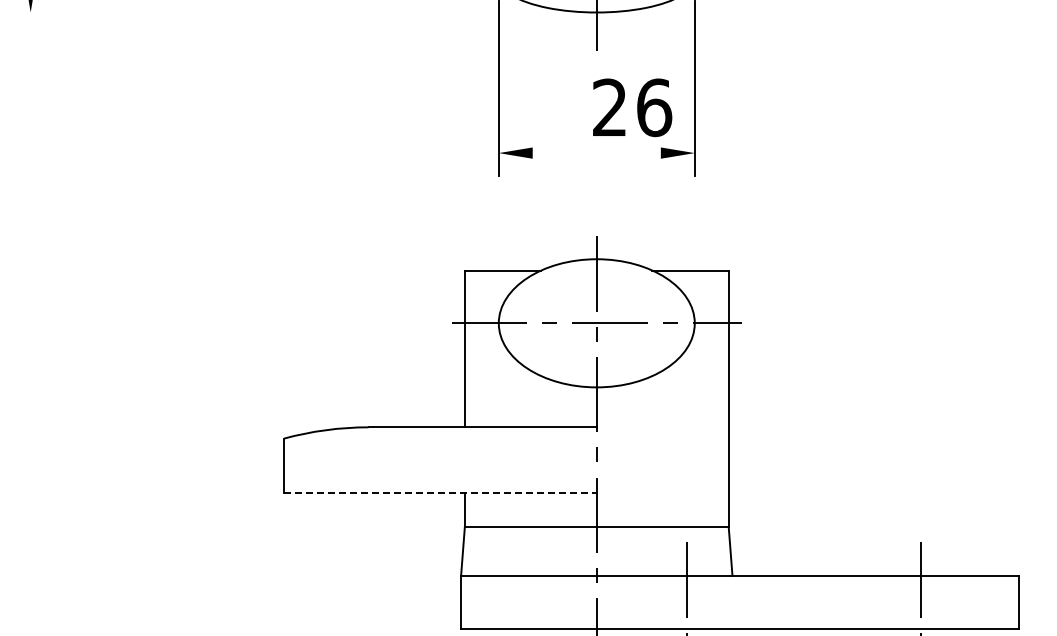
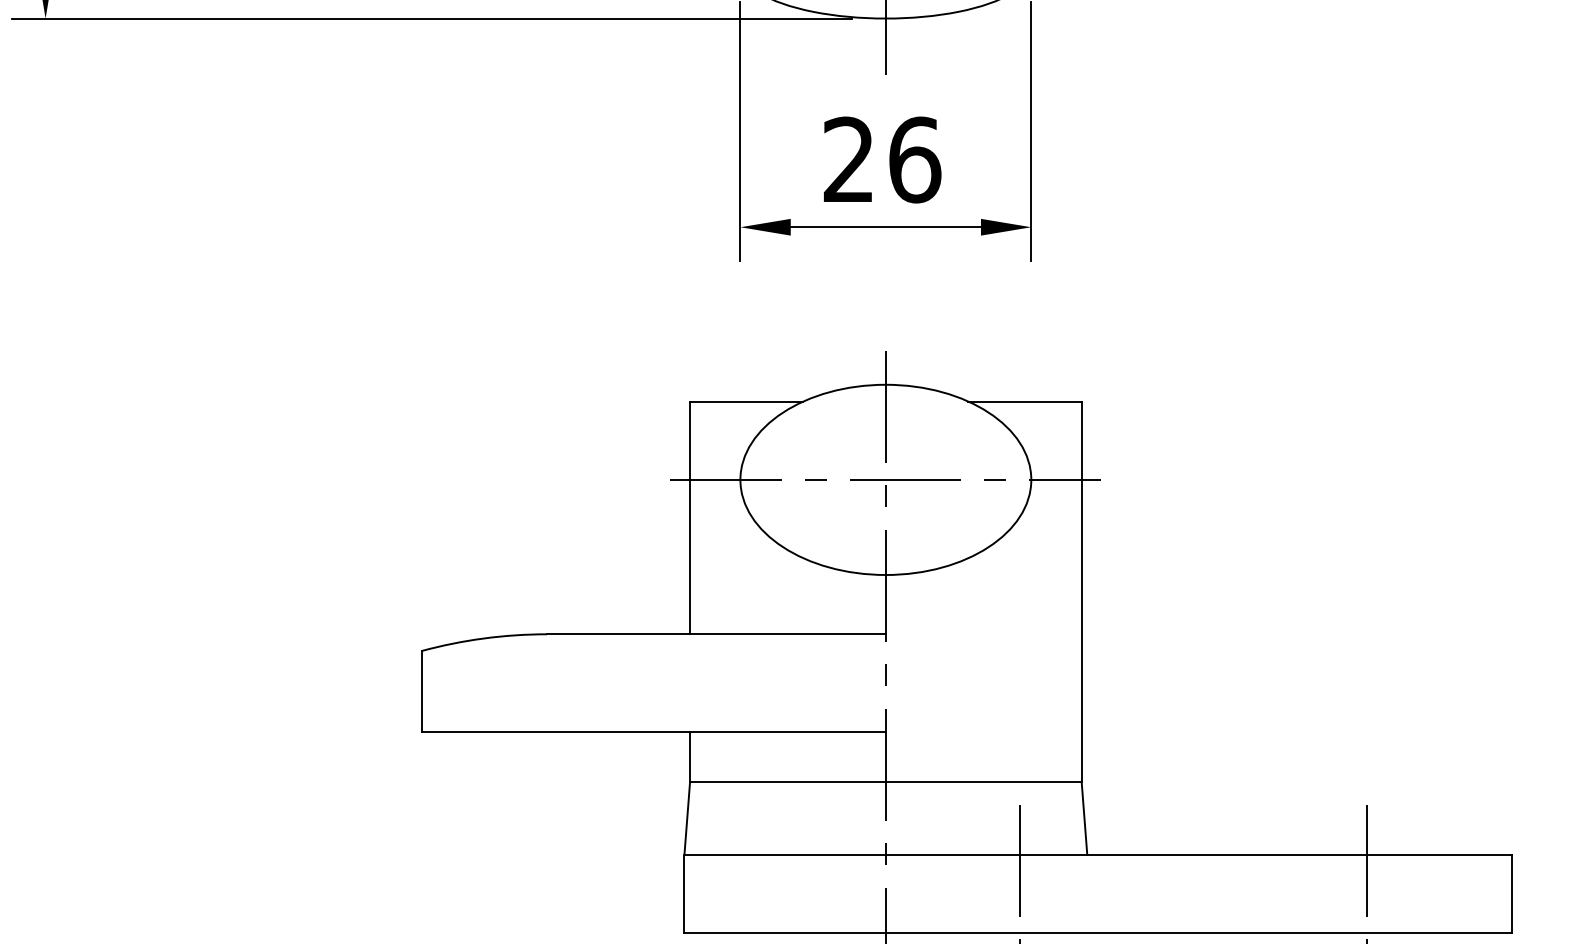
line: (291, 12) -> (432, 18), added
text: (632, 107) -> (882, 159), moved
line: (596, 153) -> (885, 227), added
line: (440, 492) -> (653, 731), dashed -> solid

